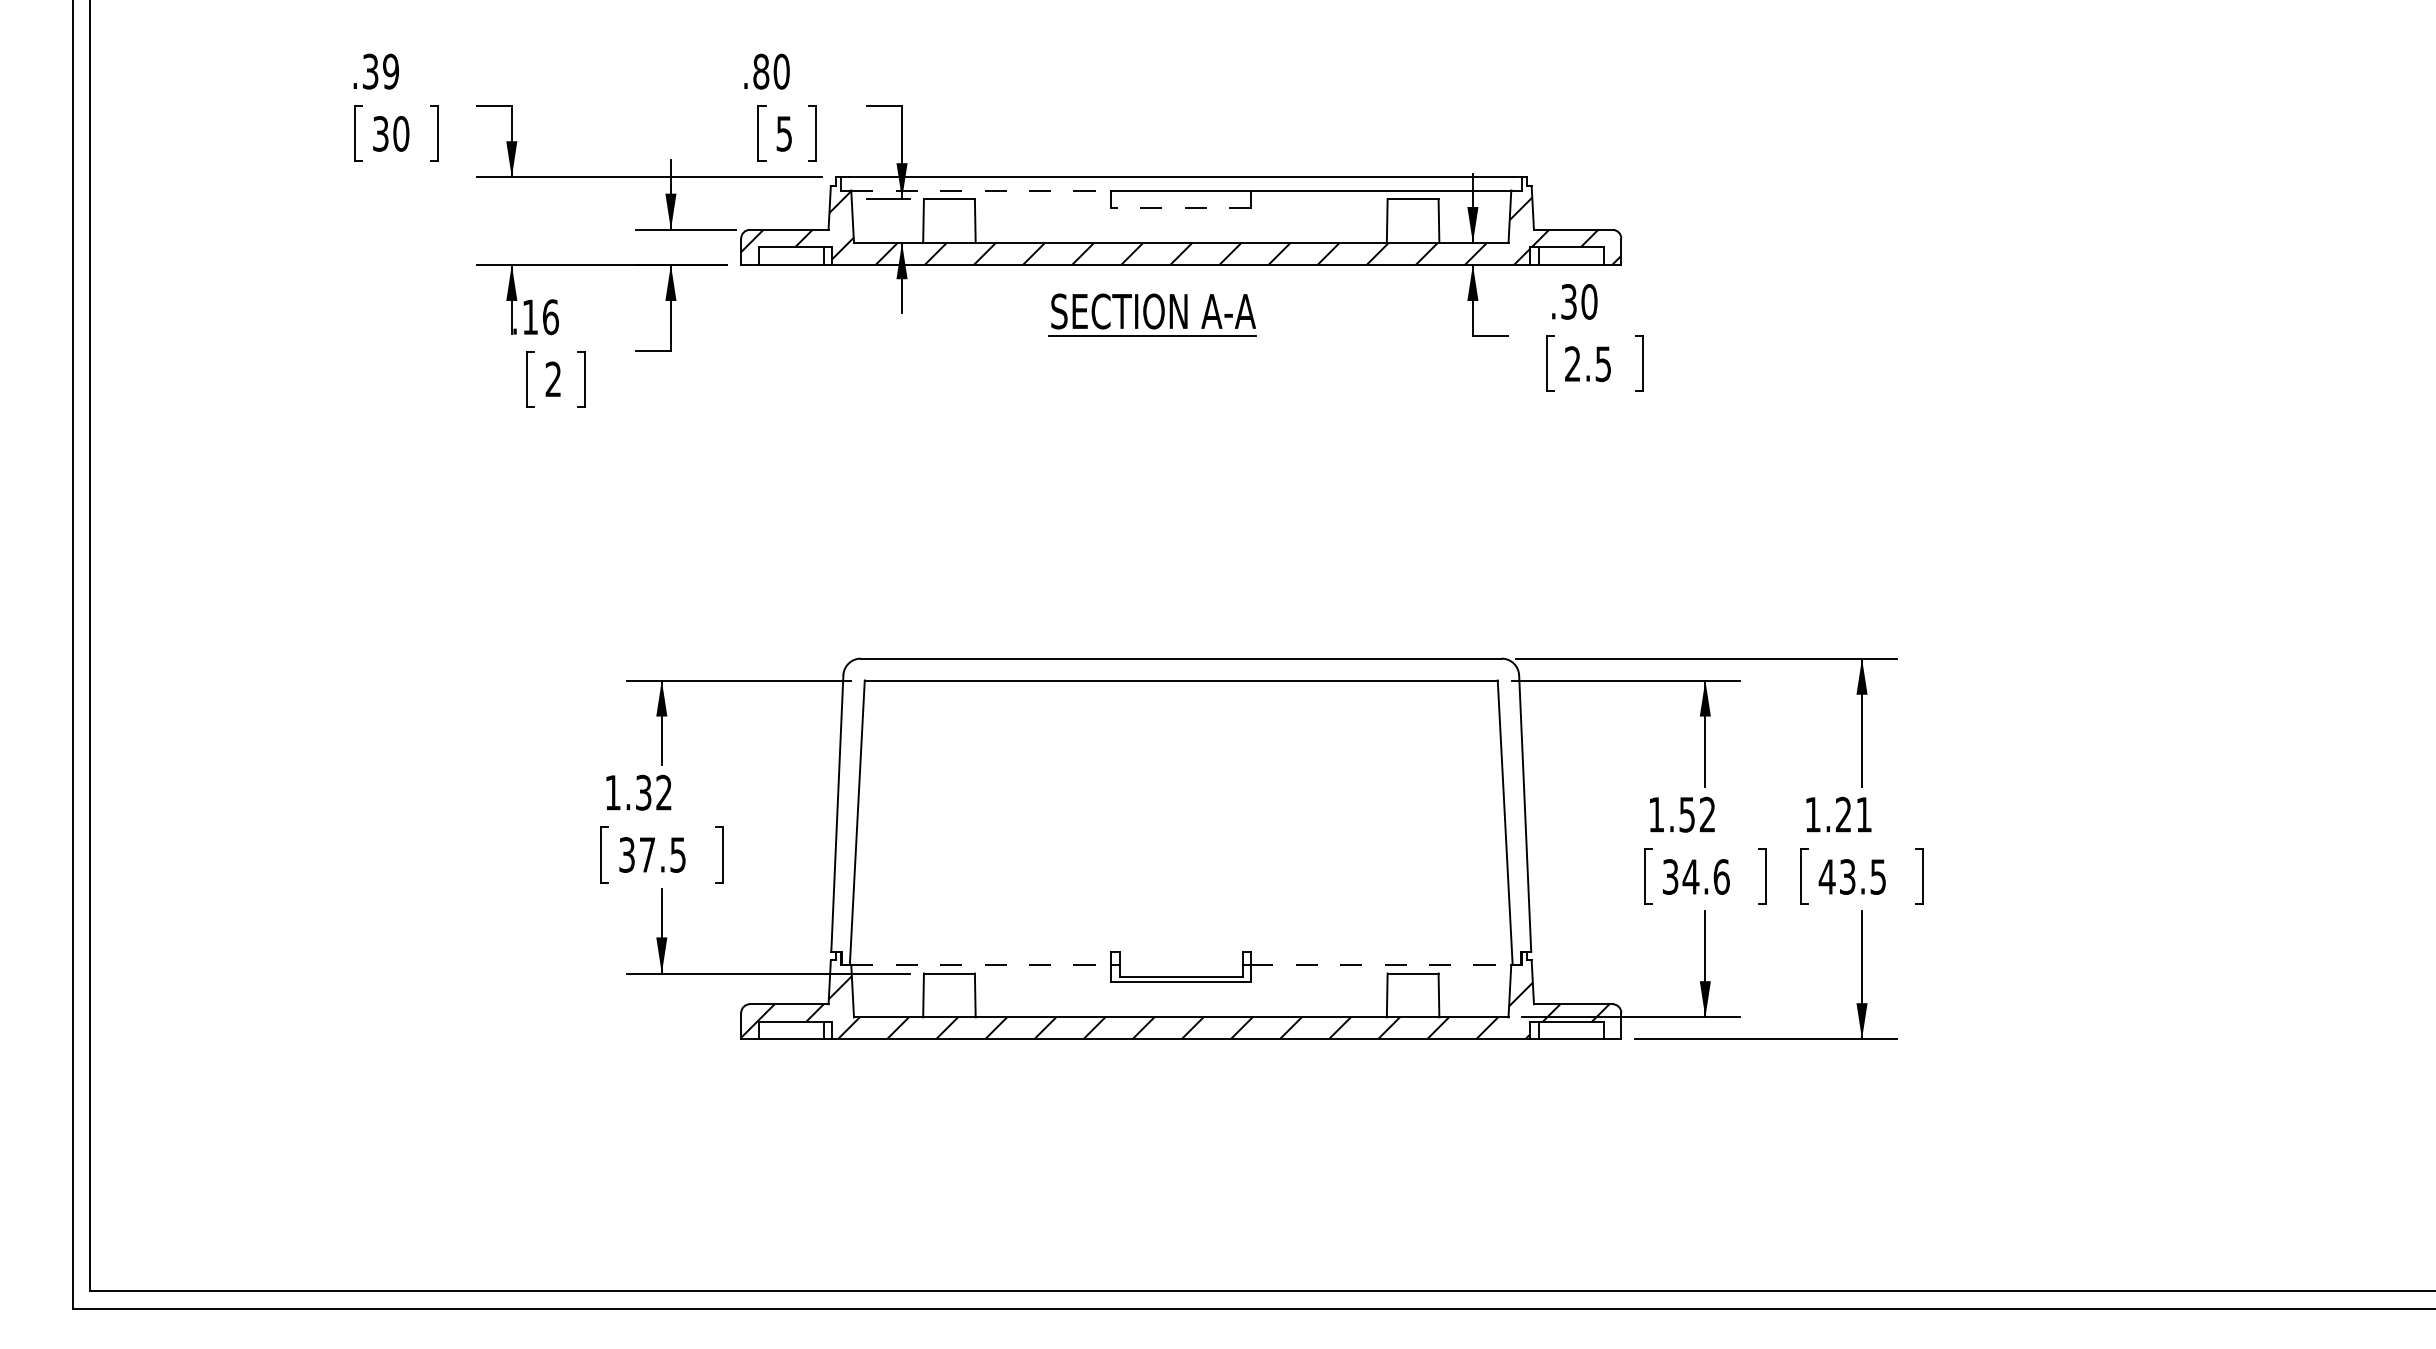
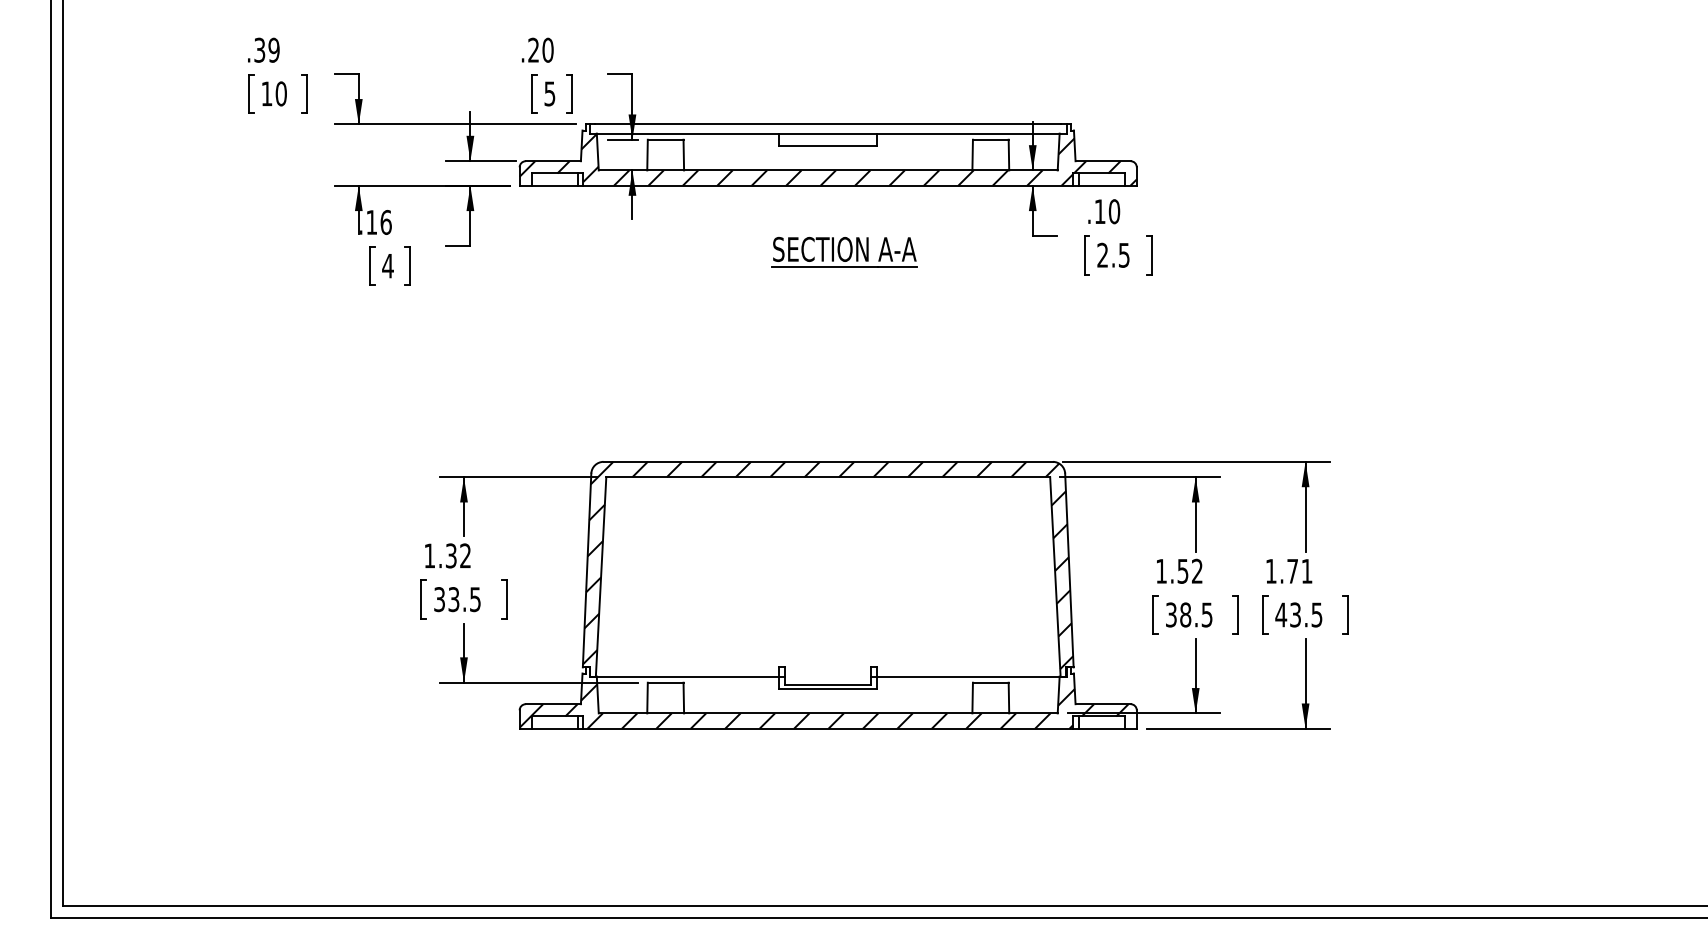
text: (760, 70) -> (533, 49), .80 -> .20
text: (380, 133) -> (266, 93), 30 -> 10
line: (981, 190) -> (688, 133), dashed -> solid
line: (1180, 207) -> (827, 145), dashed -> solid
text: (1568, 301) -> (1099, 211), .30 -> .10
part: (1153, 314) -> (844, 251), moved
text: (552, 378) -> (387, 265), 2 -> 4
hatch: (1180, 806) -> (827, 565), added
text: (1843, 813) -> (1292, 570), 1.21 -> 1.71
text: (646, 854) -> (453, 599), 37.5 -> 33.5
text: (1705, 876) -> (1195, 614), 34.6 -> 38.5
line: (981, 964) -> (688, 676), dashed -> solid
line: (1381, 964) -> (968, 676), dashed -> solid

